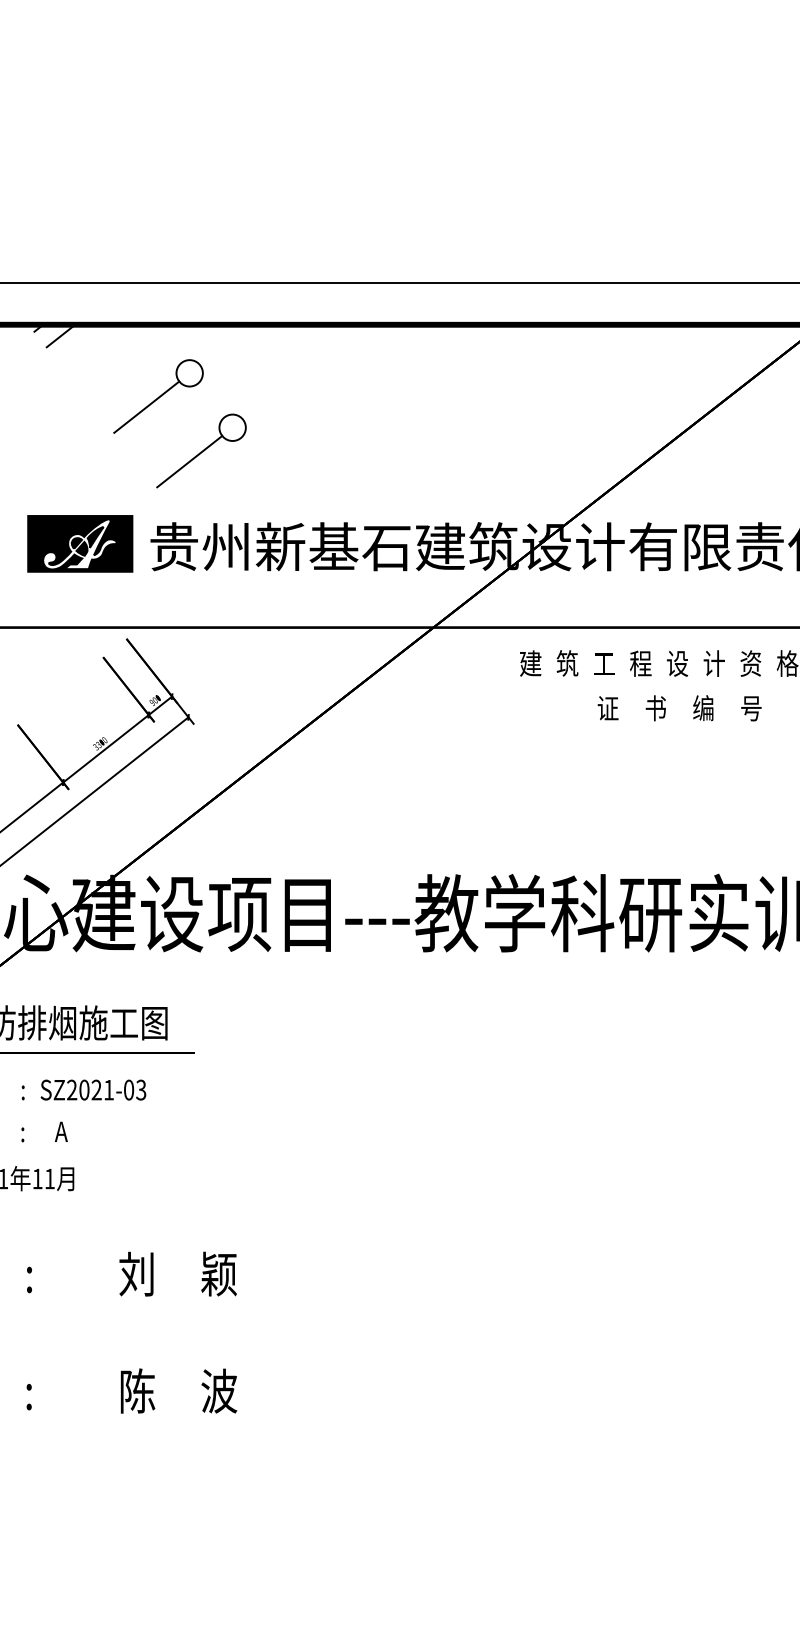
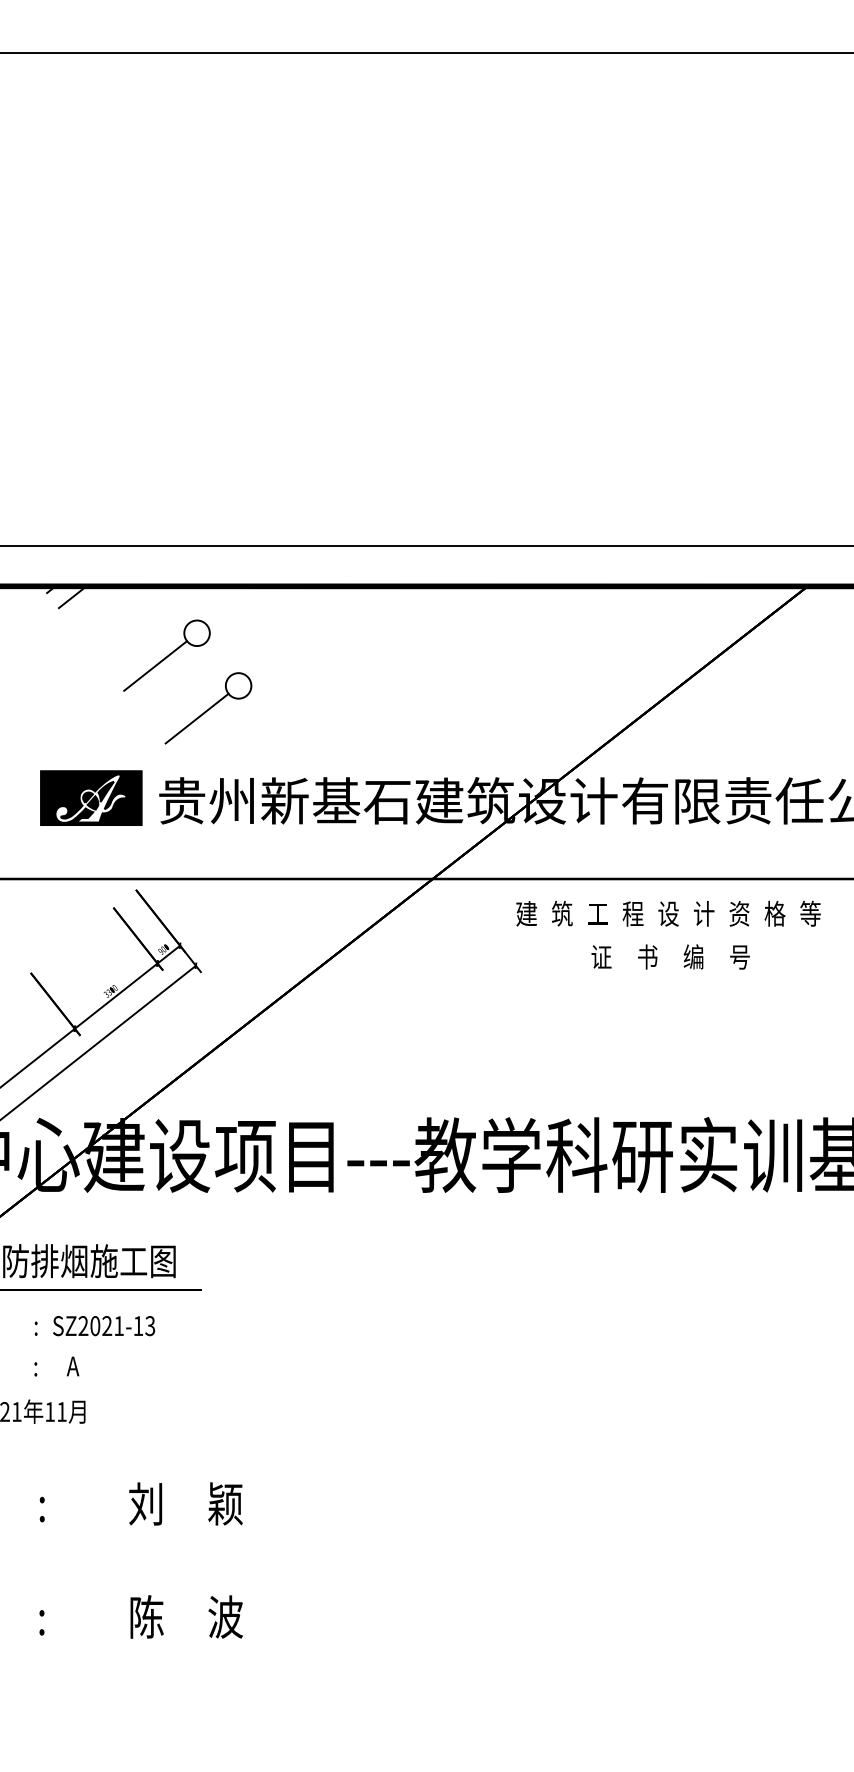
text: (129, 1090) -> (138, 1326), SZ2021-03 -> SZ2021-13

